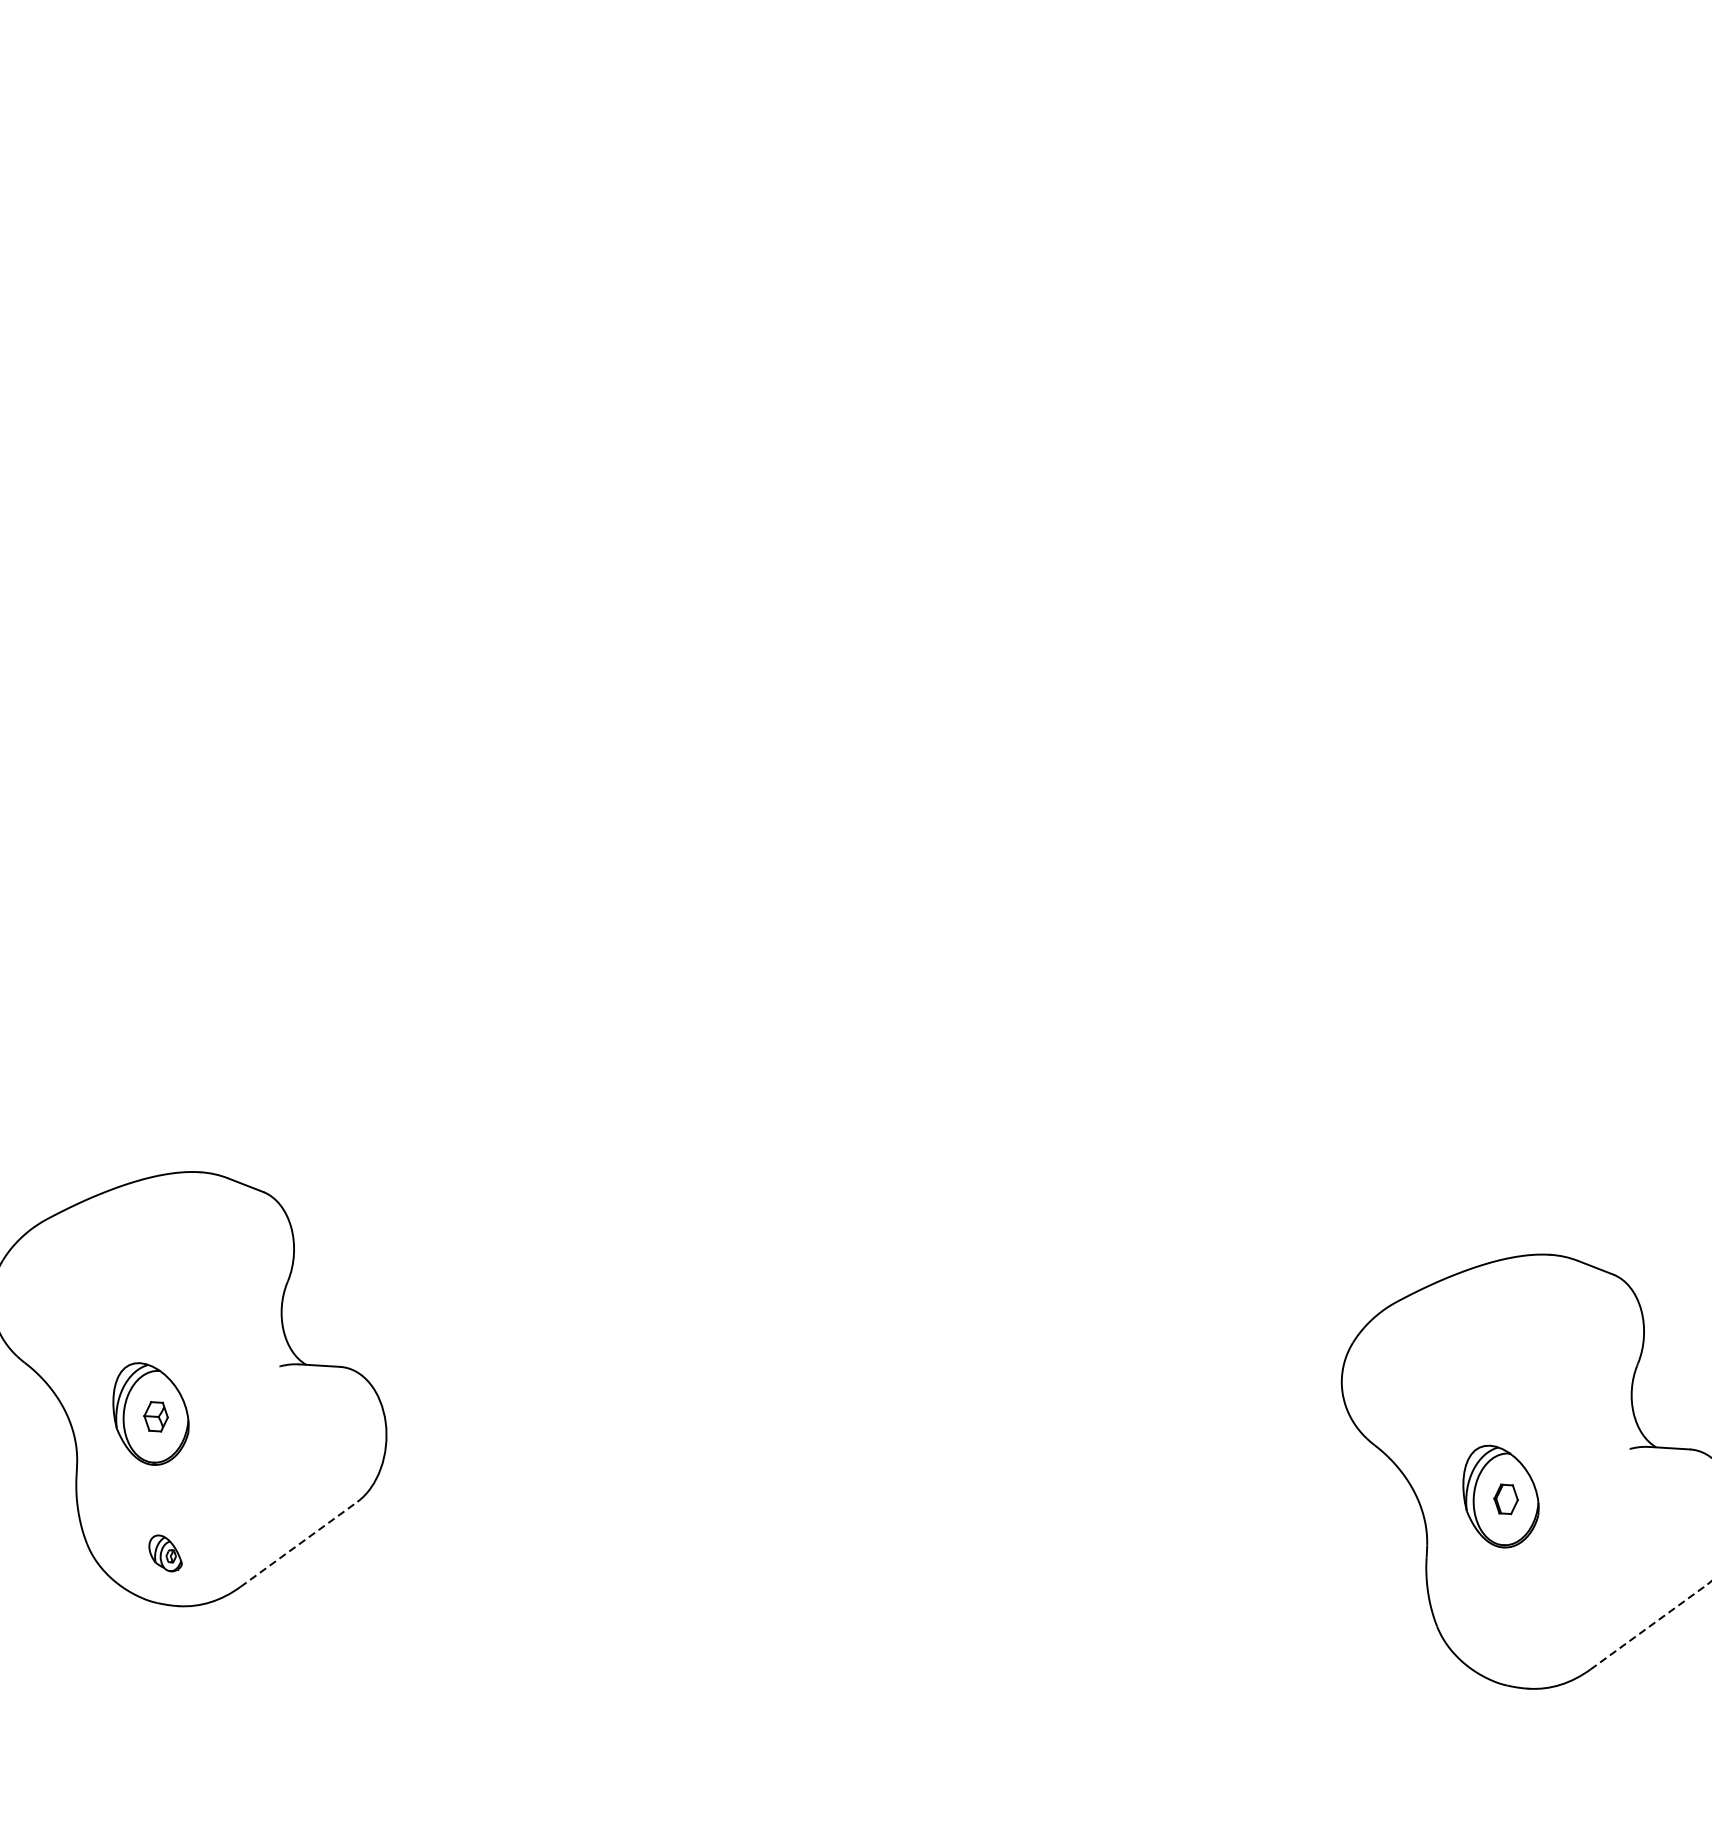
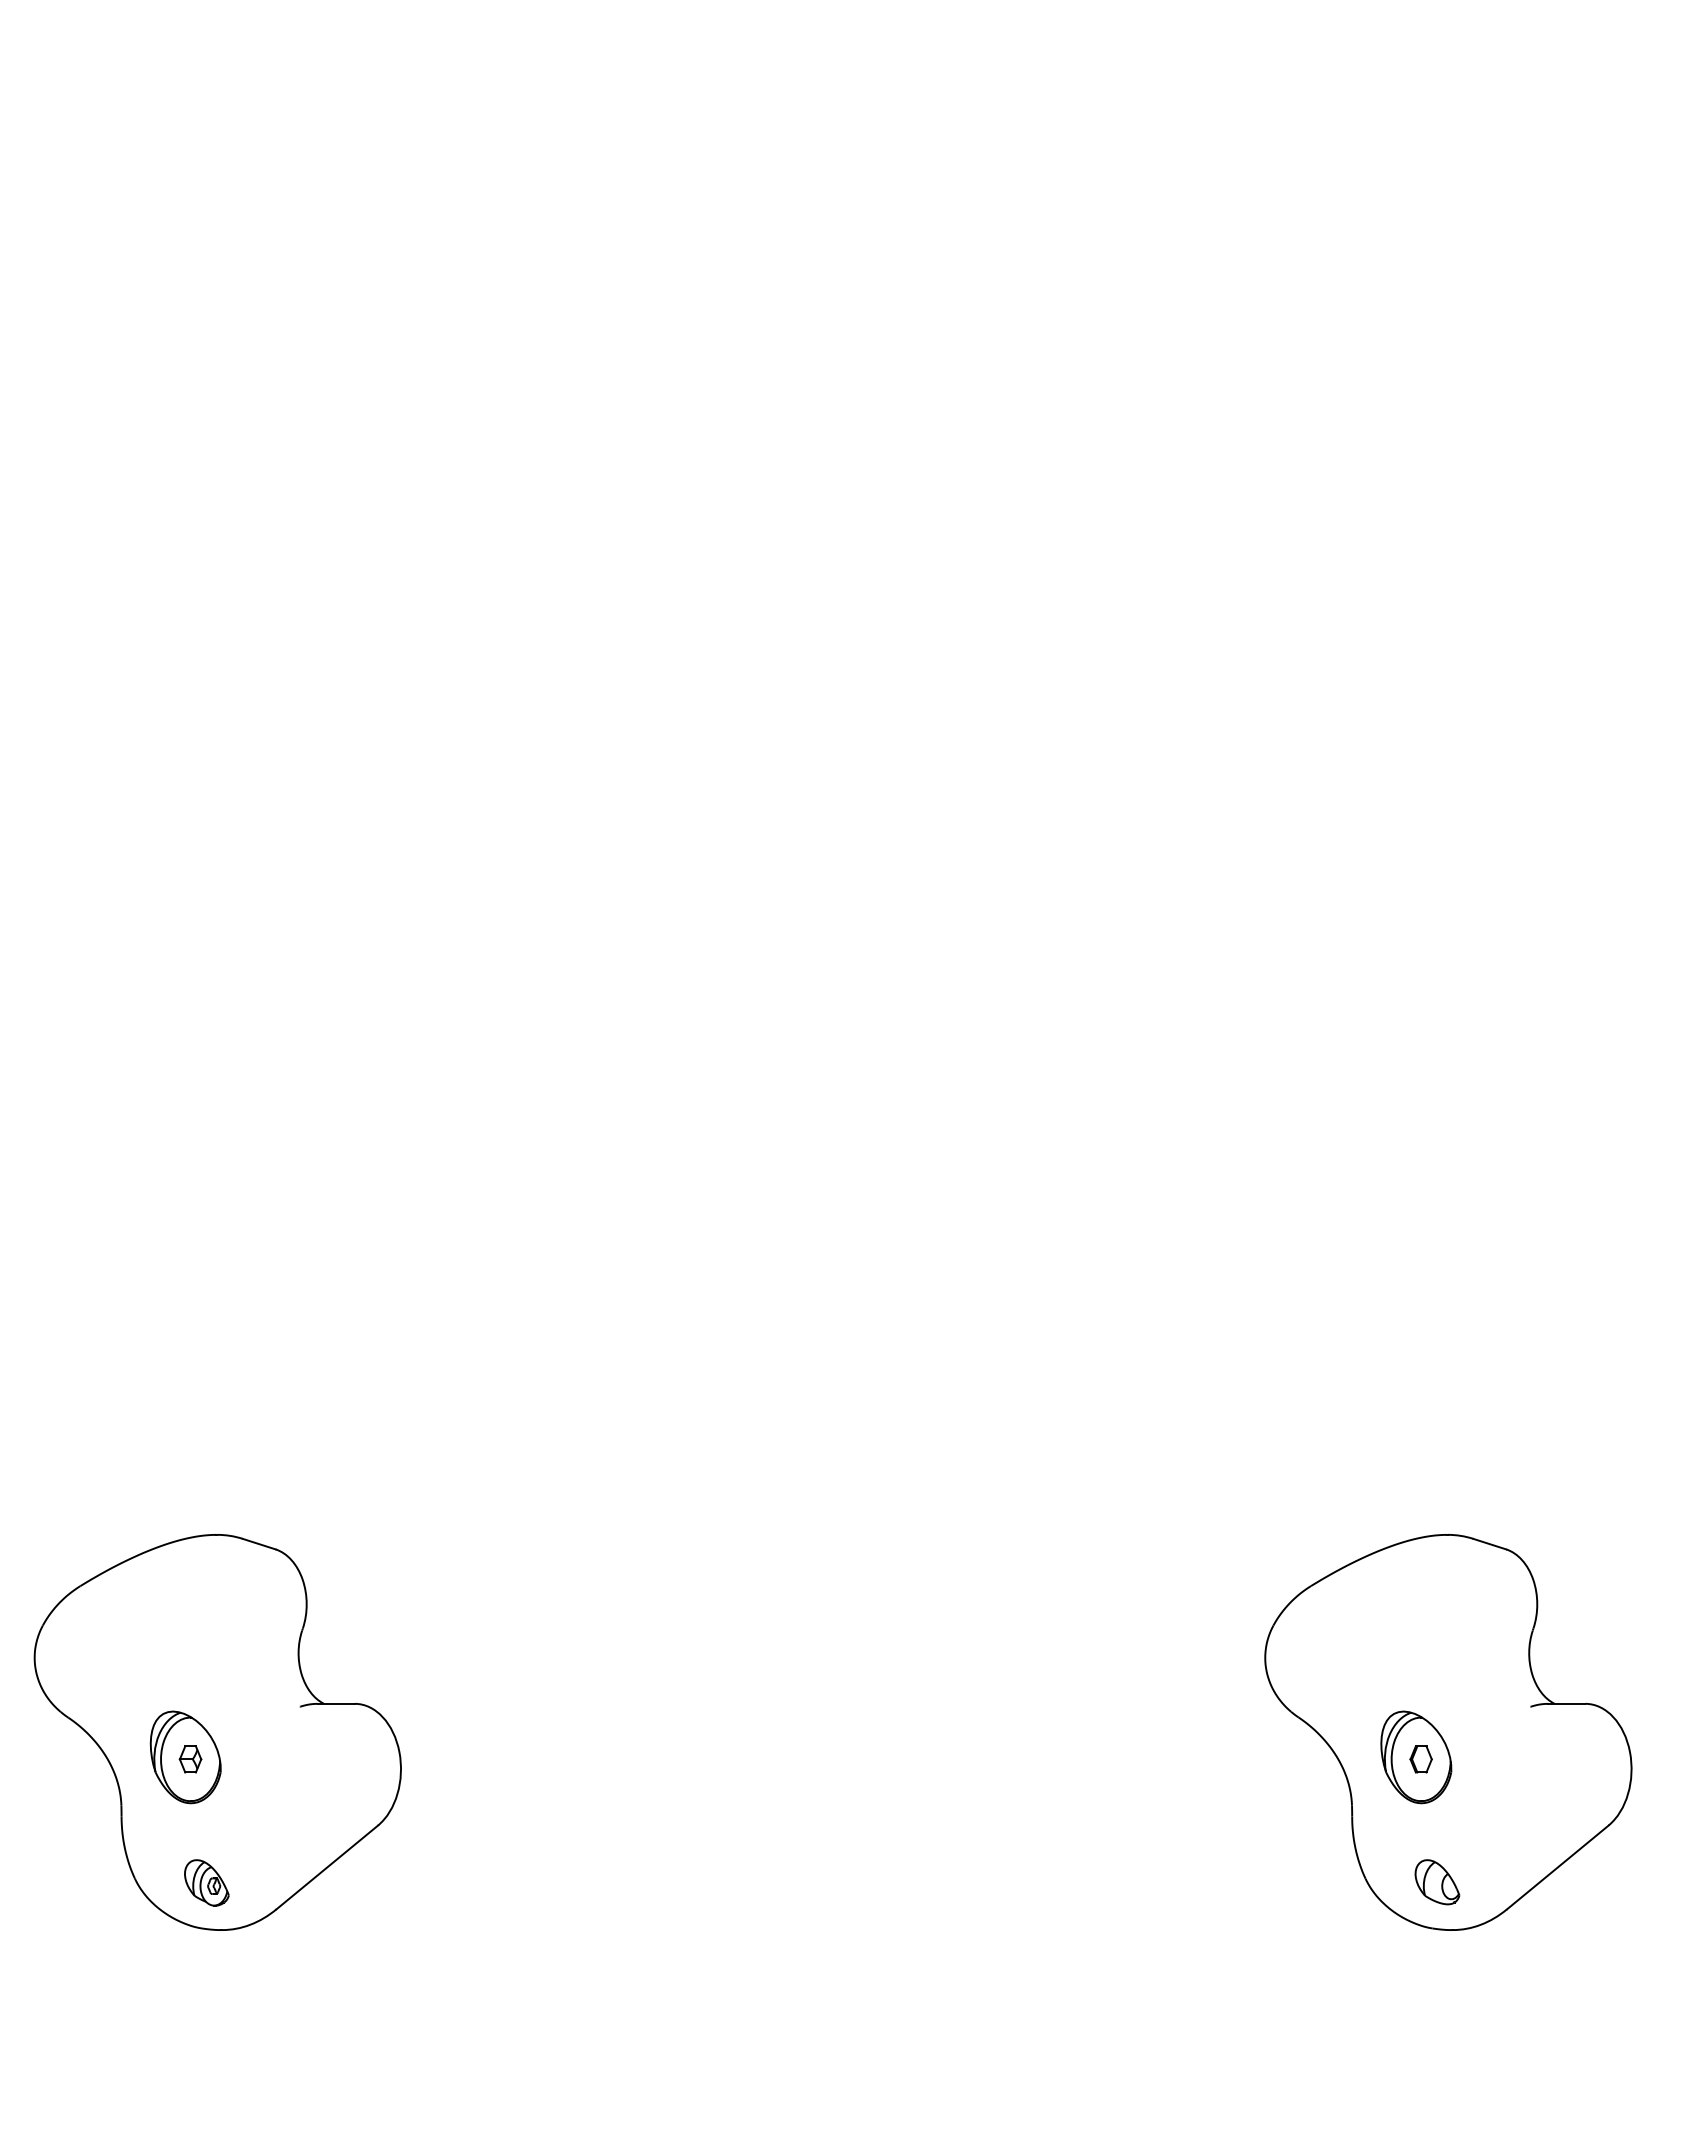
line: (299, 1544) -> (327, 1867), dashed -> solid
part: (165, 1552) -> (206, 1882), size x1.43
line: (1648, 1627) -> (1557, 1867), dashed -> solid
part: (1515, 1635) -> (1437, 1882), added

